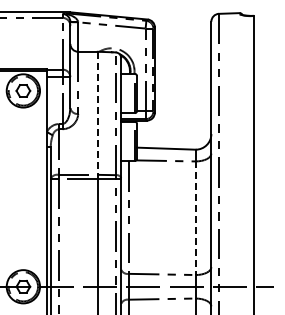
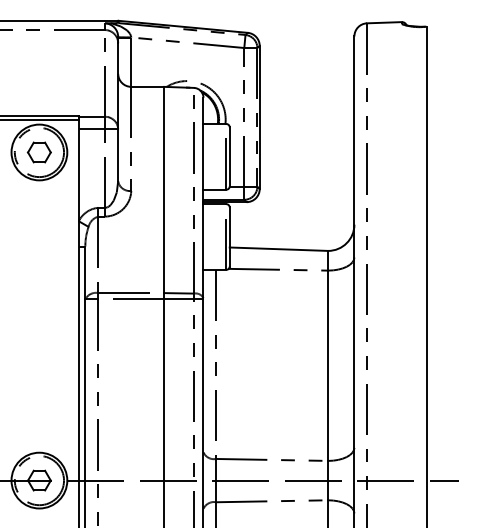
line: (97, 113) -> (163, 190), dashed -> solid
line: (195, 218) -> (327, 366), dashed -> solid

